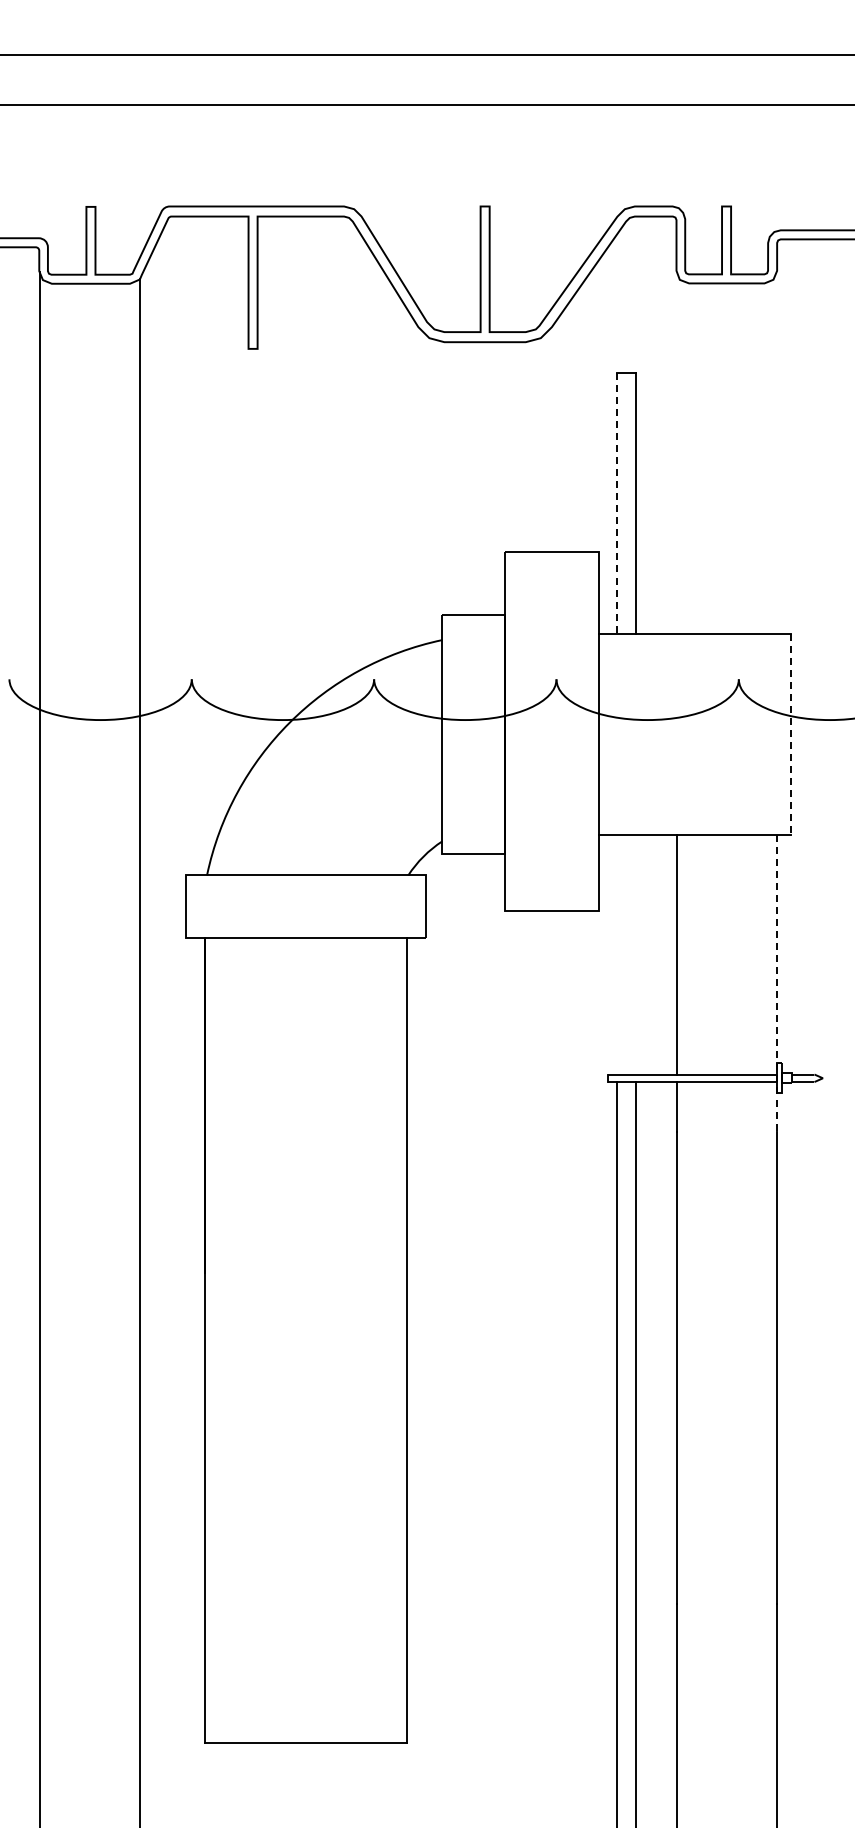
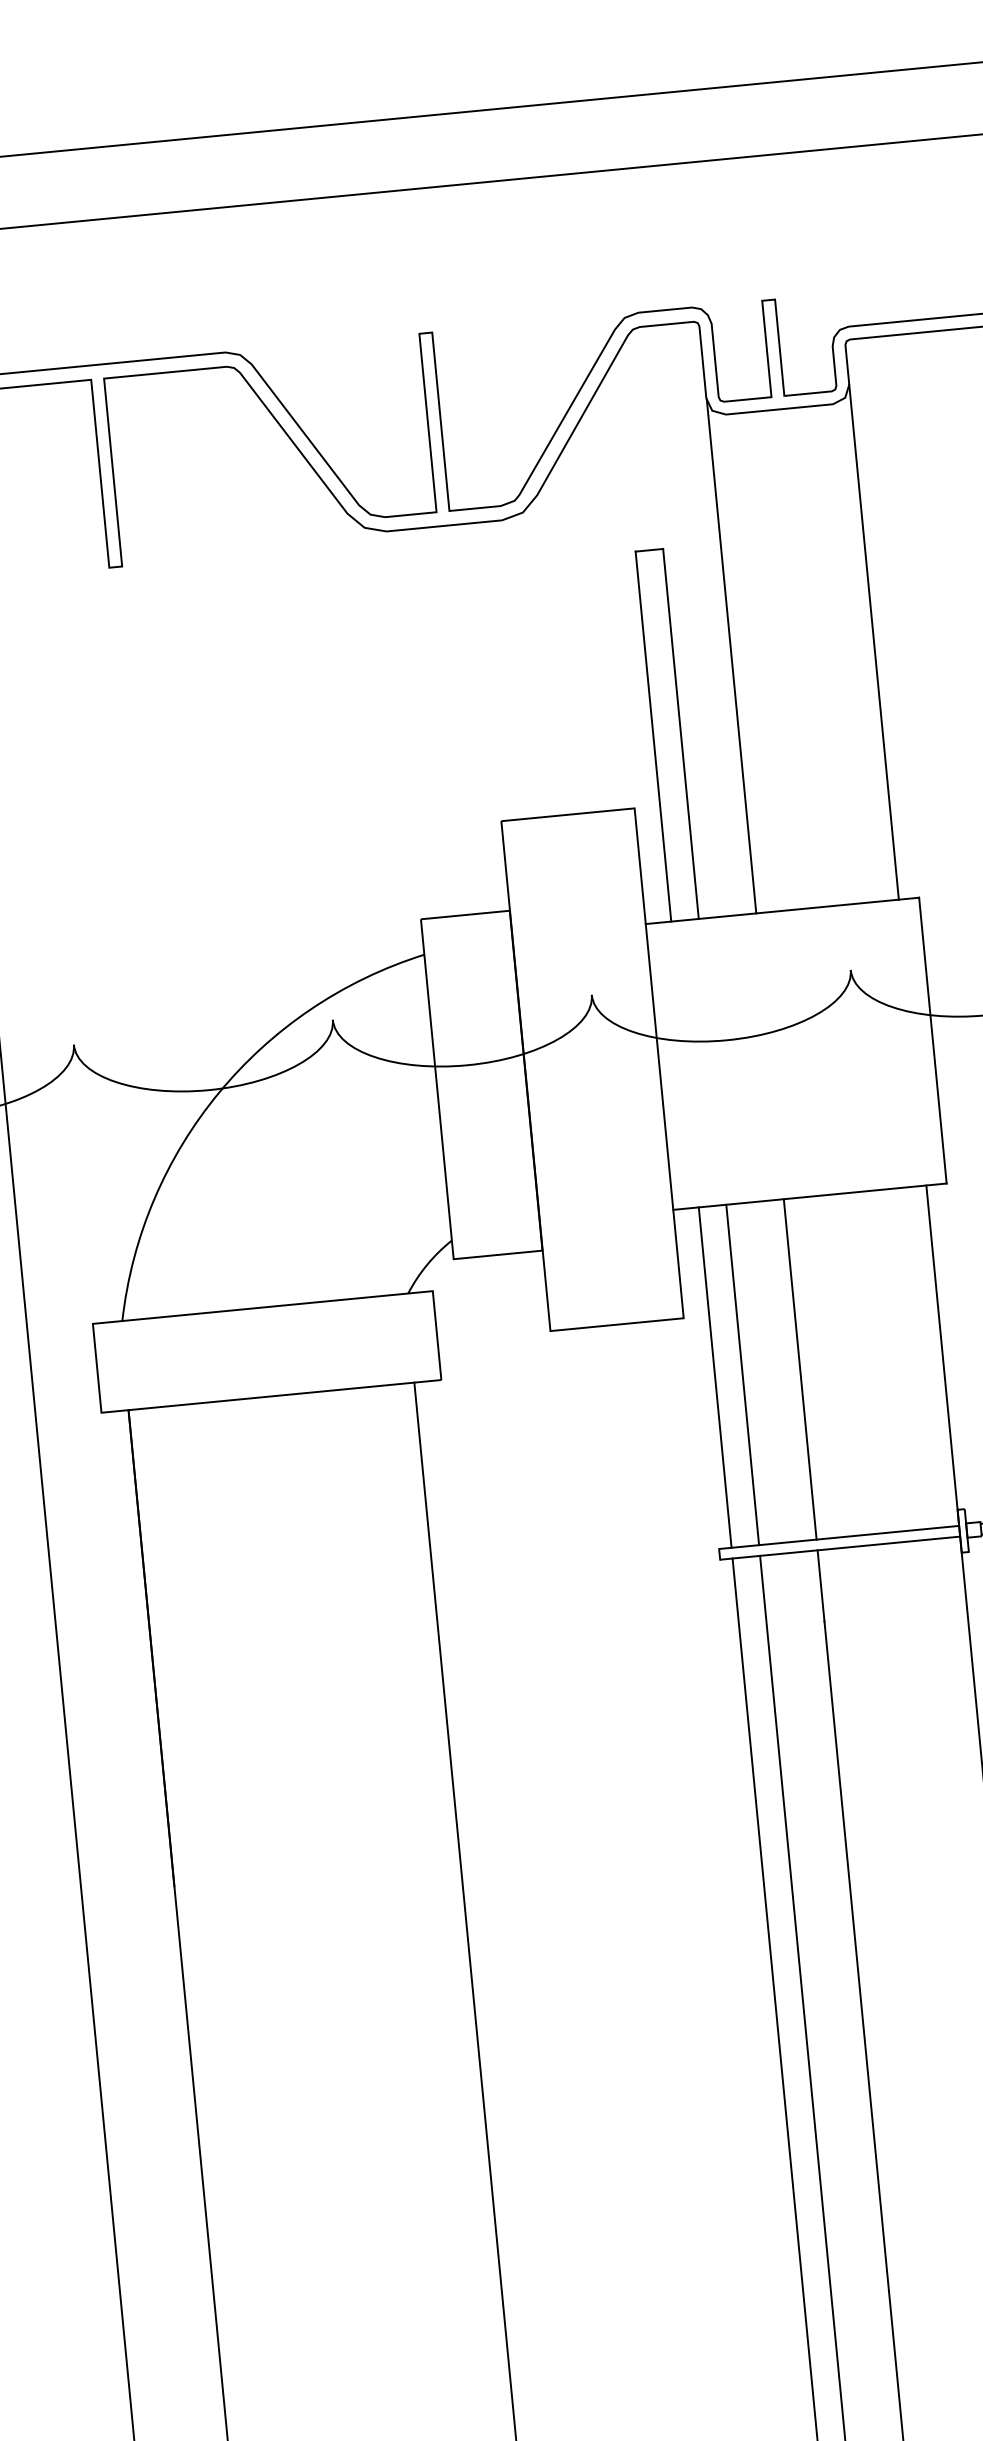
line: (777, 451) -> (874, 641), added
line: (676, 452) -> (731, 656), added
line: (616, 503) -> (652, 736), dashed -> solid
line: (791, 734) -> (933, 1041), dashed -> solid
line: (616, 954) -> (714, 1377), added
line: (636, 954) -> (743, 1374), added
line: (777, 983) -> (947, 1396), dashed -> solid

